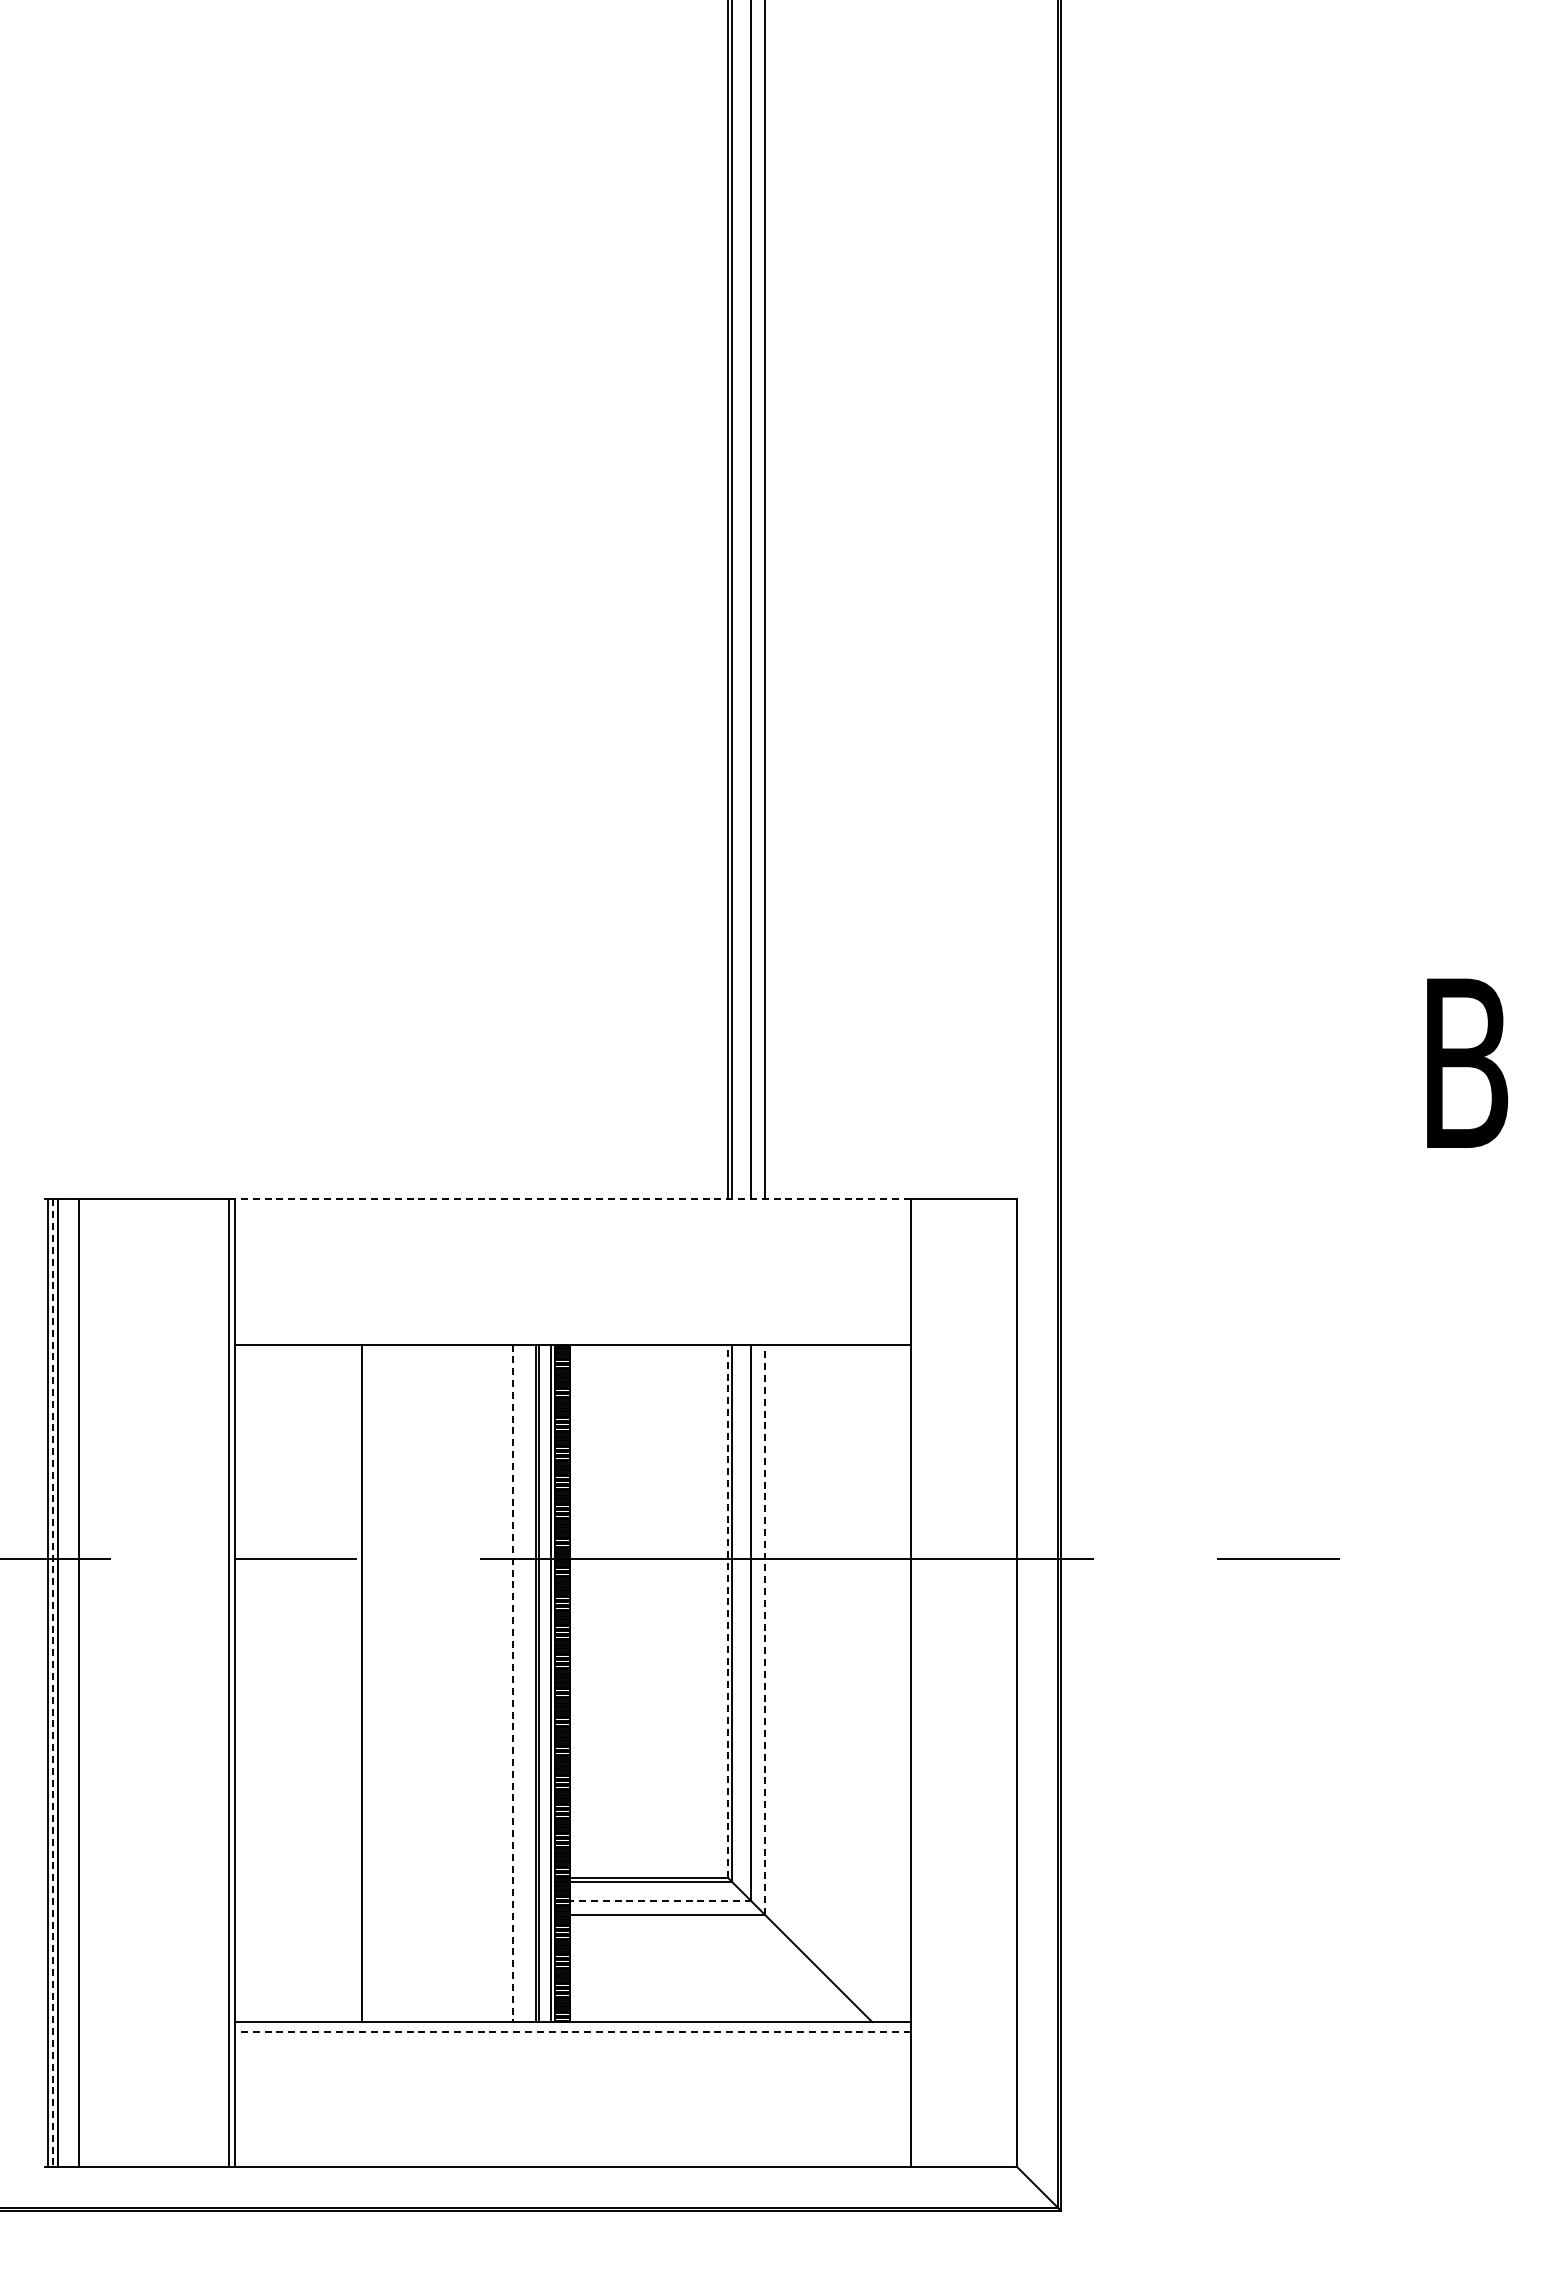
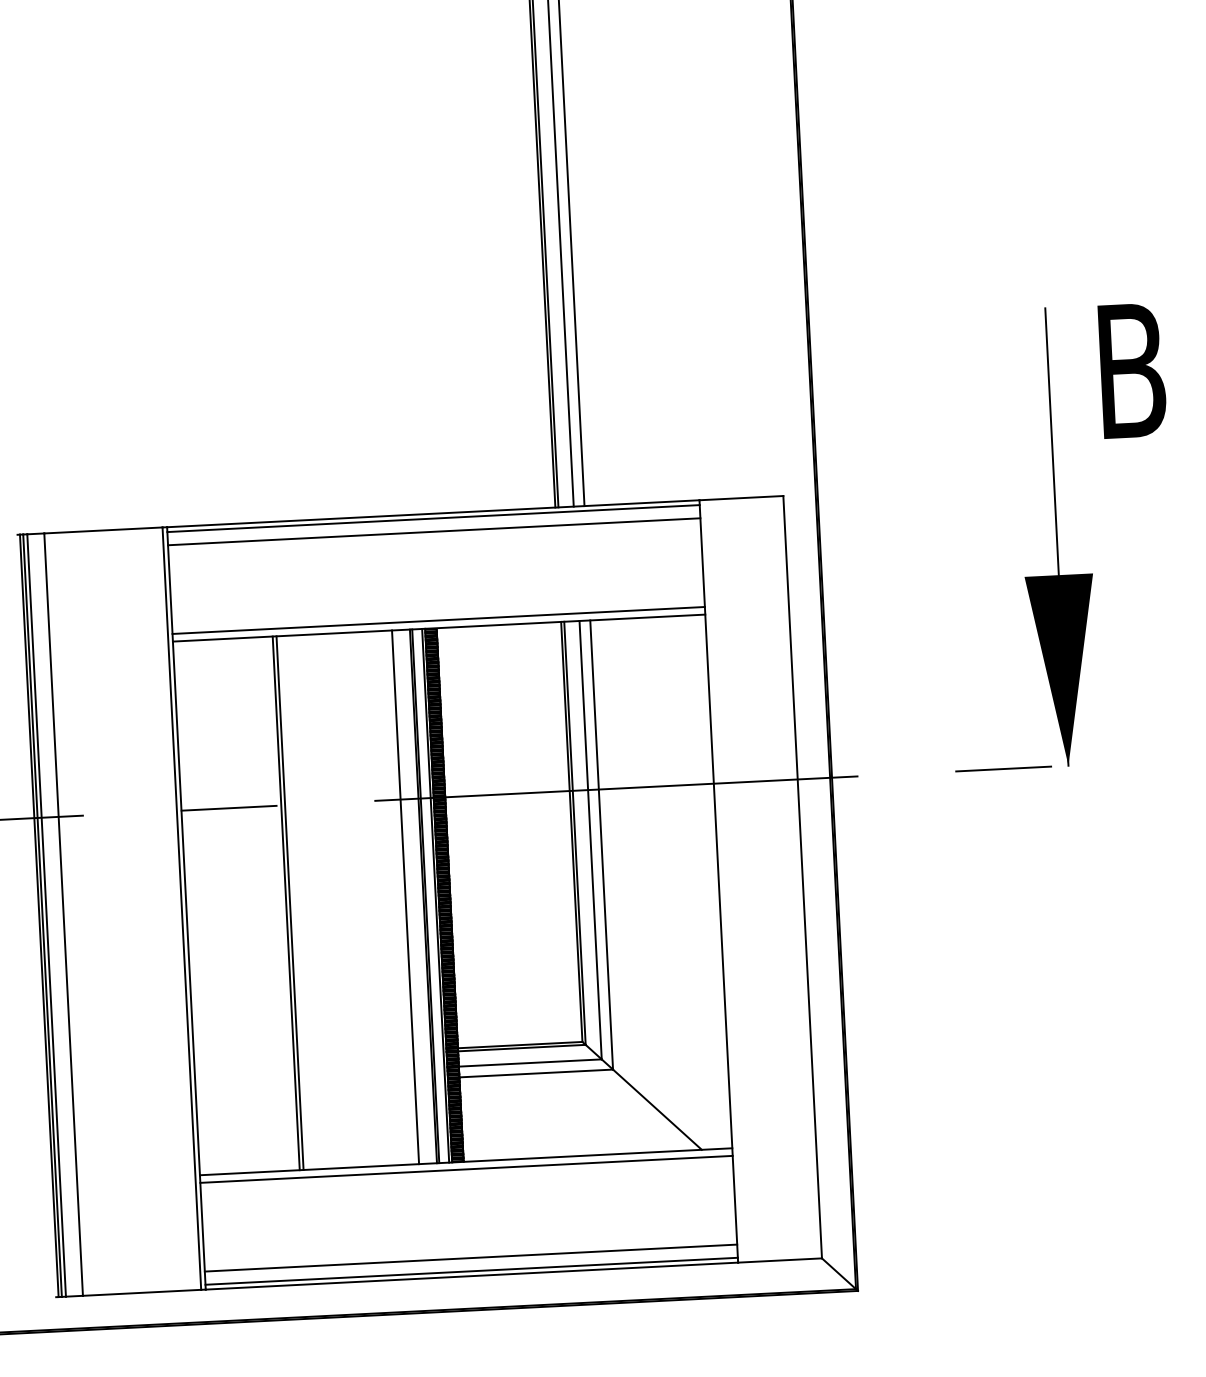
line: (572, 1199) -> (432, 513), dashed -> solid
line: (572, 1205) -> (433, 518), added
line: (572, 1222) -> (433, 531), added
part: (1360, 1268) -> (1056, 536), added
line: (572, 1334) -> (438, 620), added
line: (727, 1611) -> (571, 832), dashed -> solid
line: (764, 1629) -> (601, 844), dashed -> solid
line: (366, 1682) -> (289, 902), added
line: (52, 1683) -> (42, 915), dashed -> solid
line: (513, 1683) -> (405, 897), dashed -> solid
line: (653, 1901) -> (524, 1063), dashed -> solid
line: (572, 2031) -> (466, 1169), dashed -> solid
line: (572, 2144) -> (470, 1258), added
line: (572, 2160) -> (471, 1270), added

